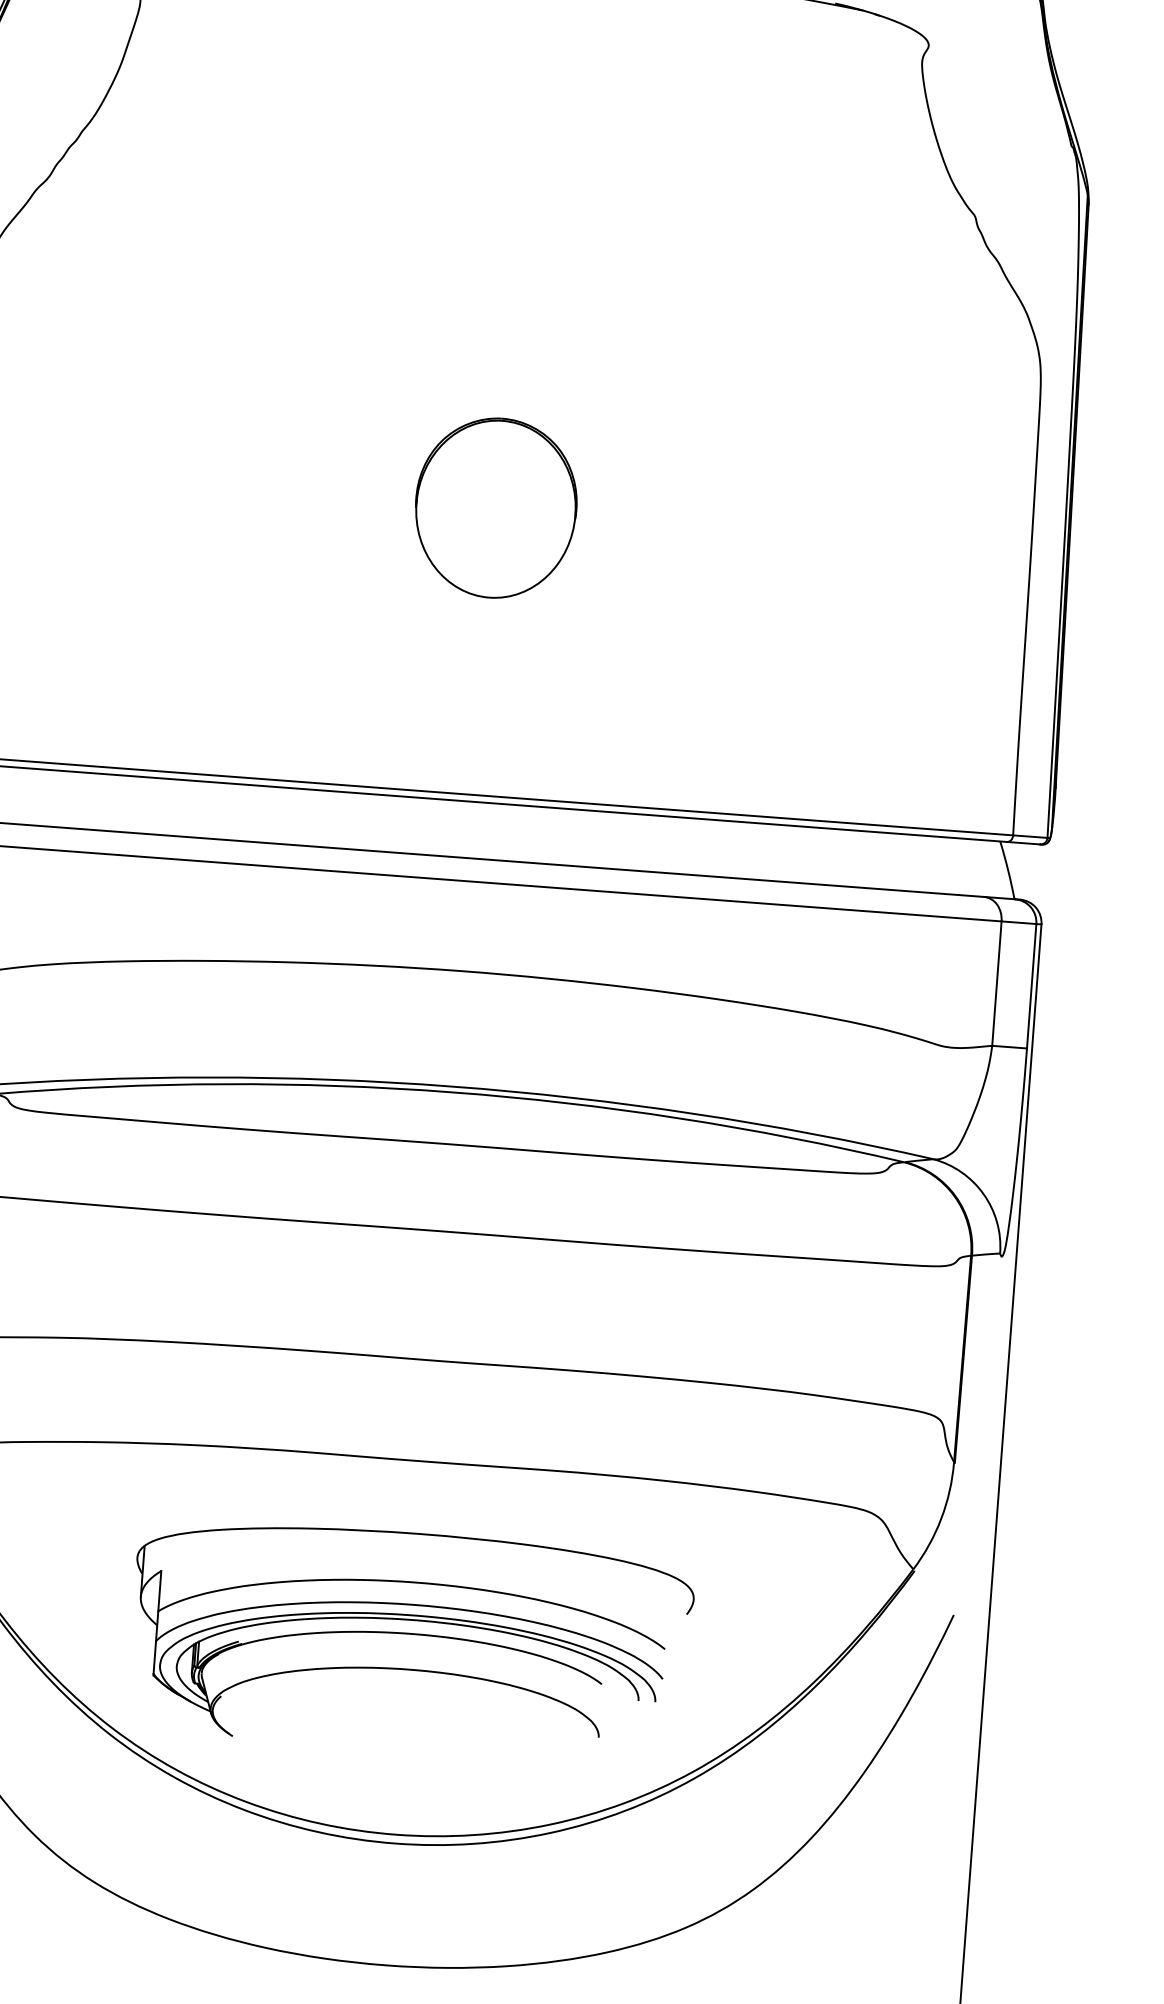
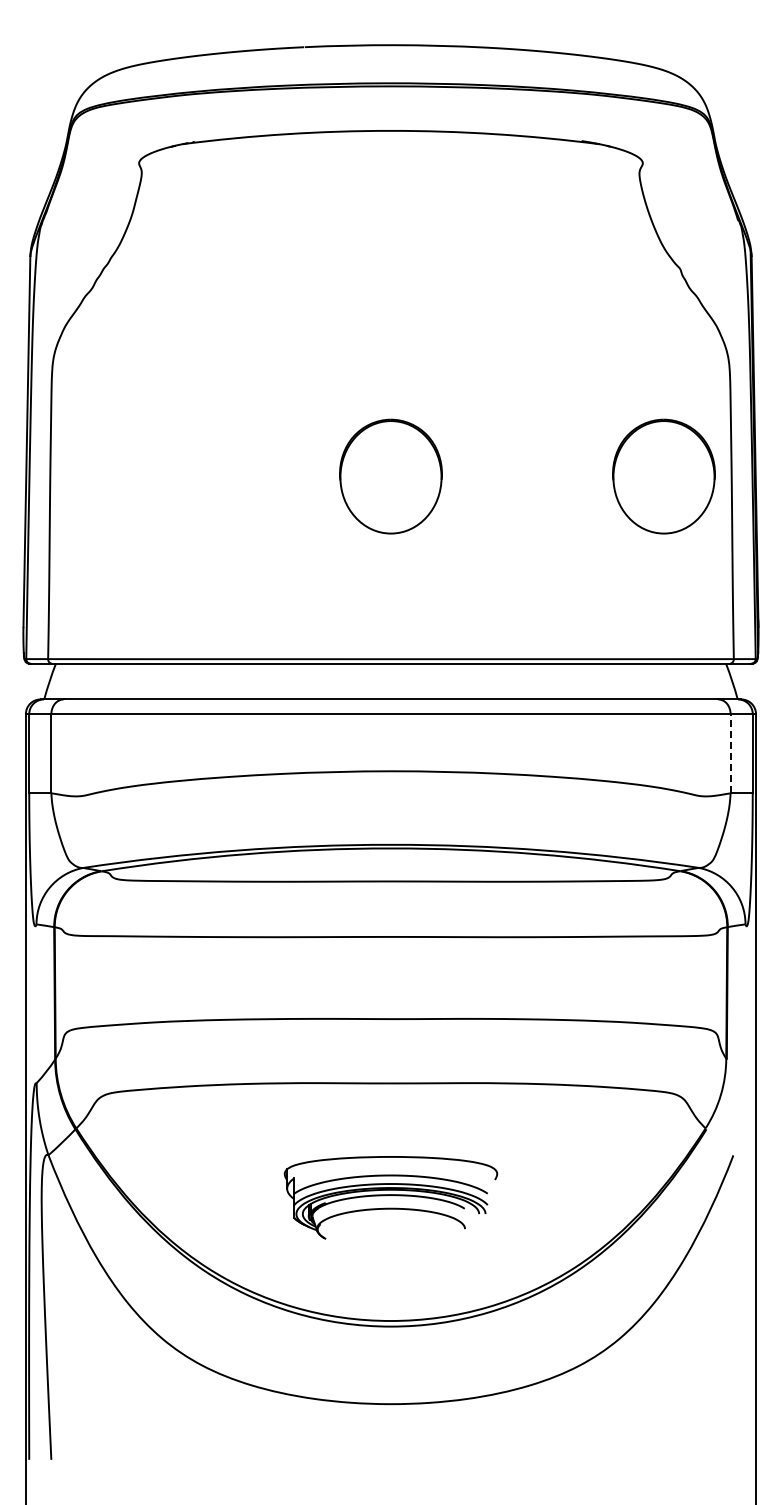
part: (924, 540) -> (663, 476), added
line: (996, 983) -> (730, 753), solid -> dashed
part: (410, 1640) -> (390, 1197), size x0.6

